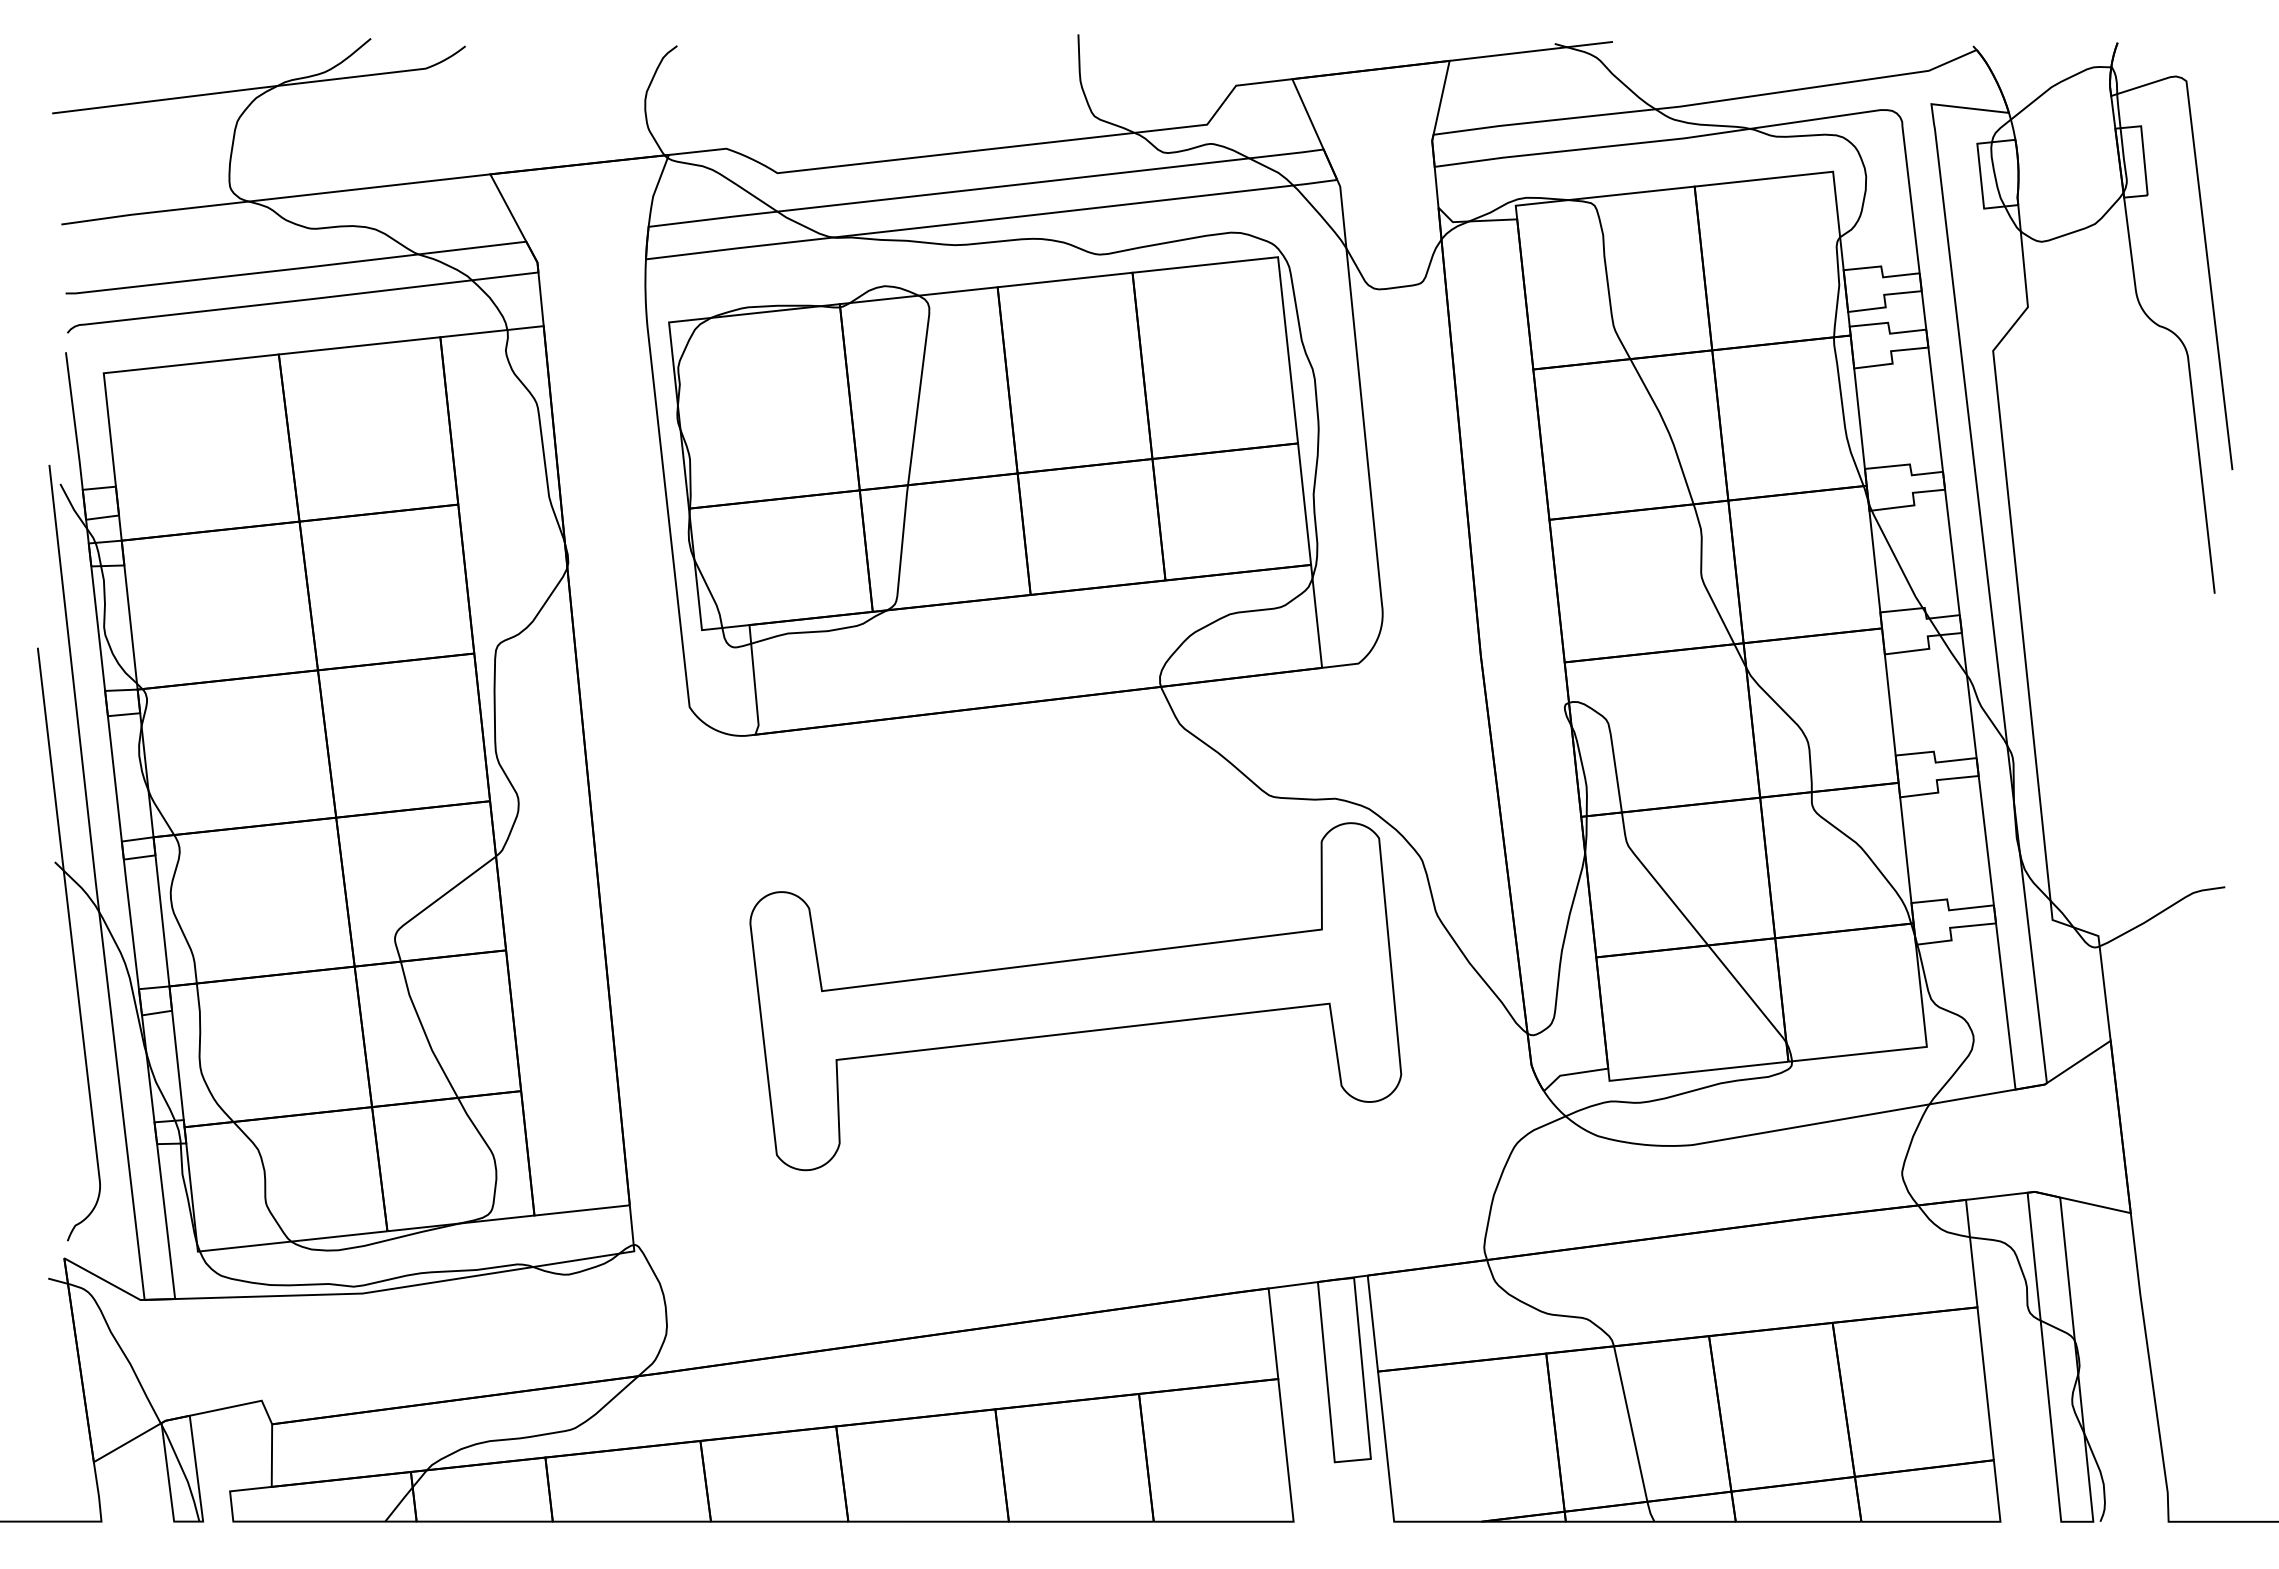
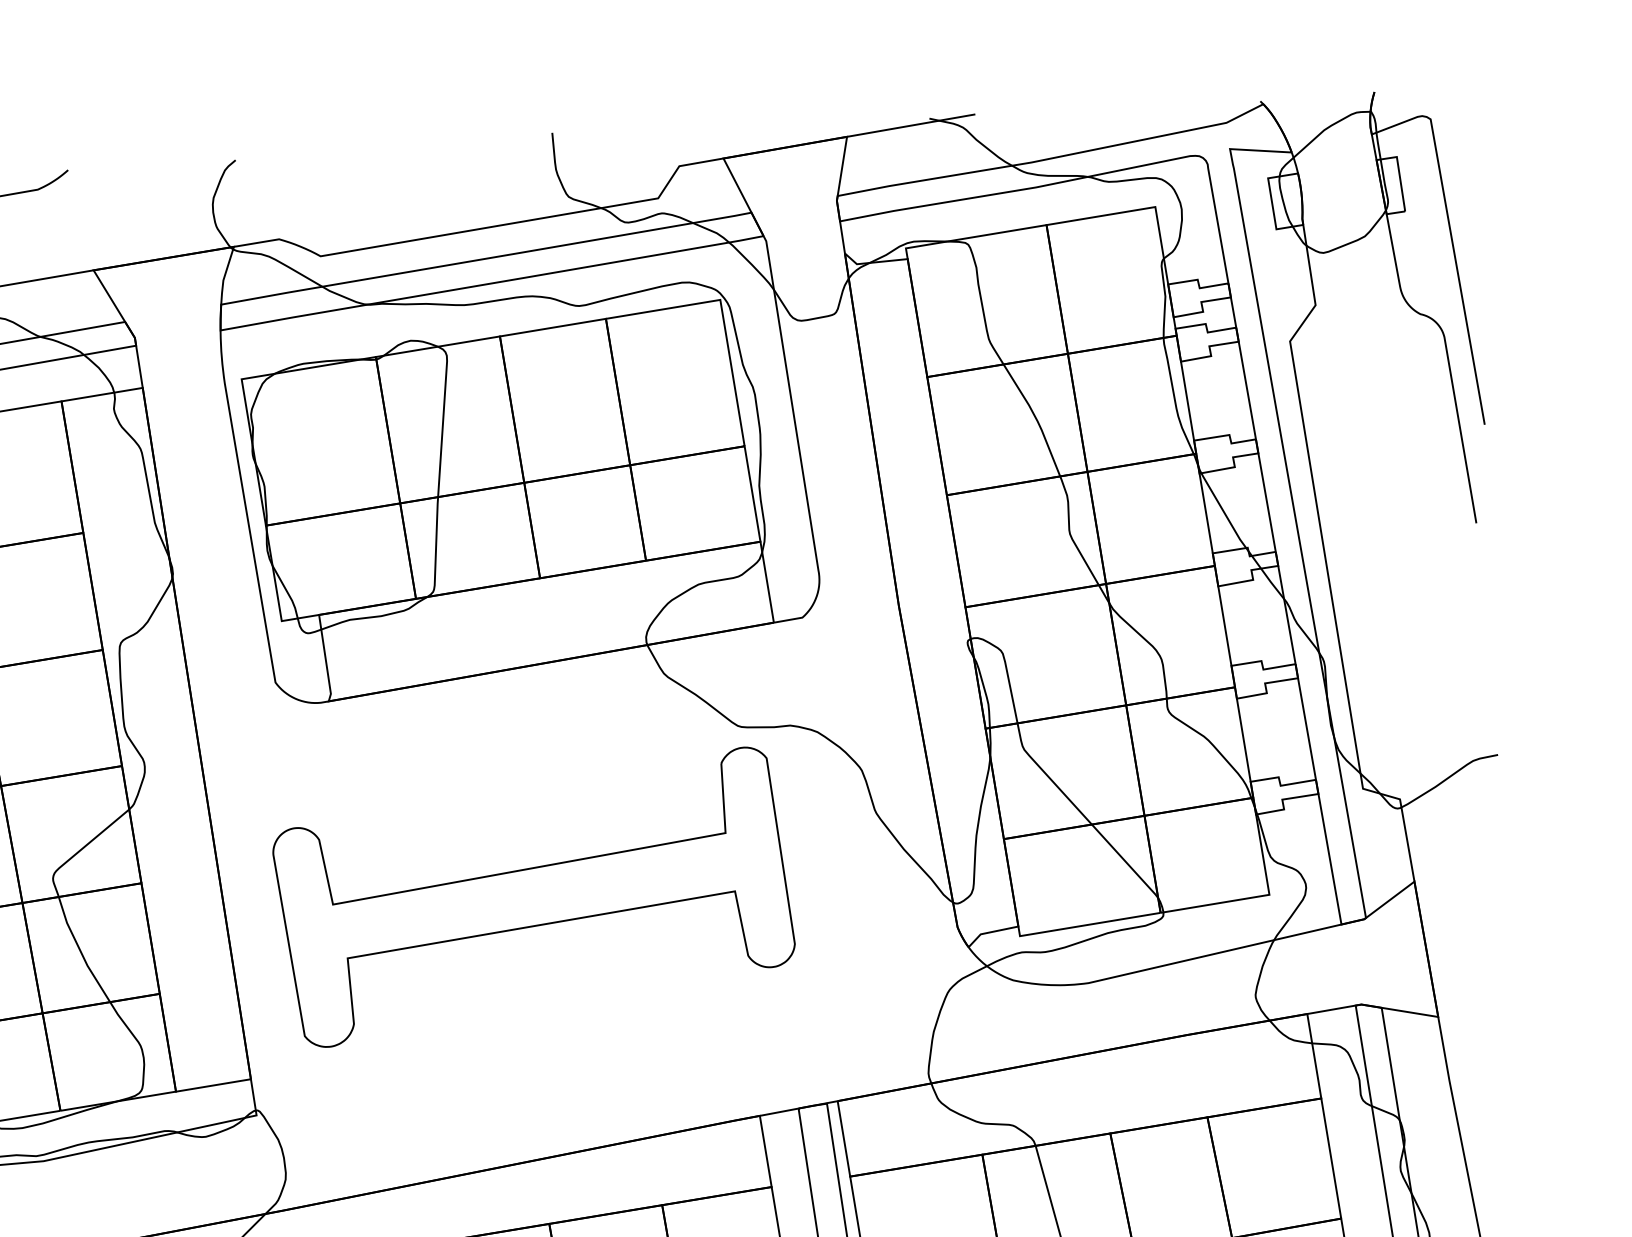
part: (1075, 996) -> (533, 897), moved

